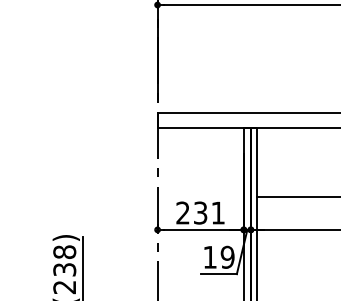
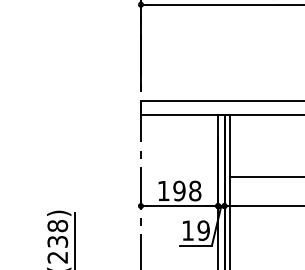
text: (200, 212) -> (179, 190), 231 -> 198

